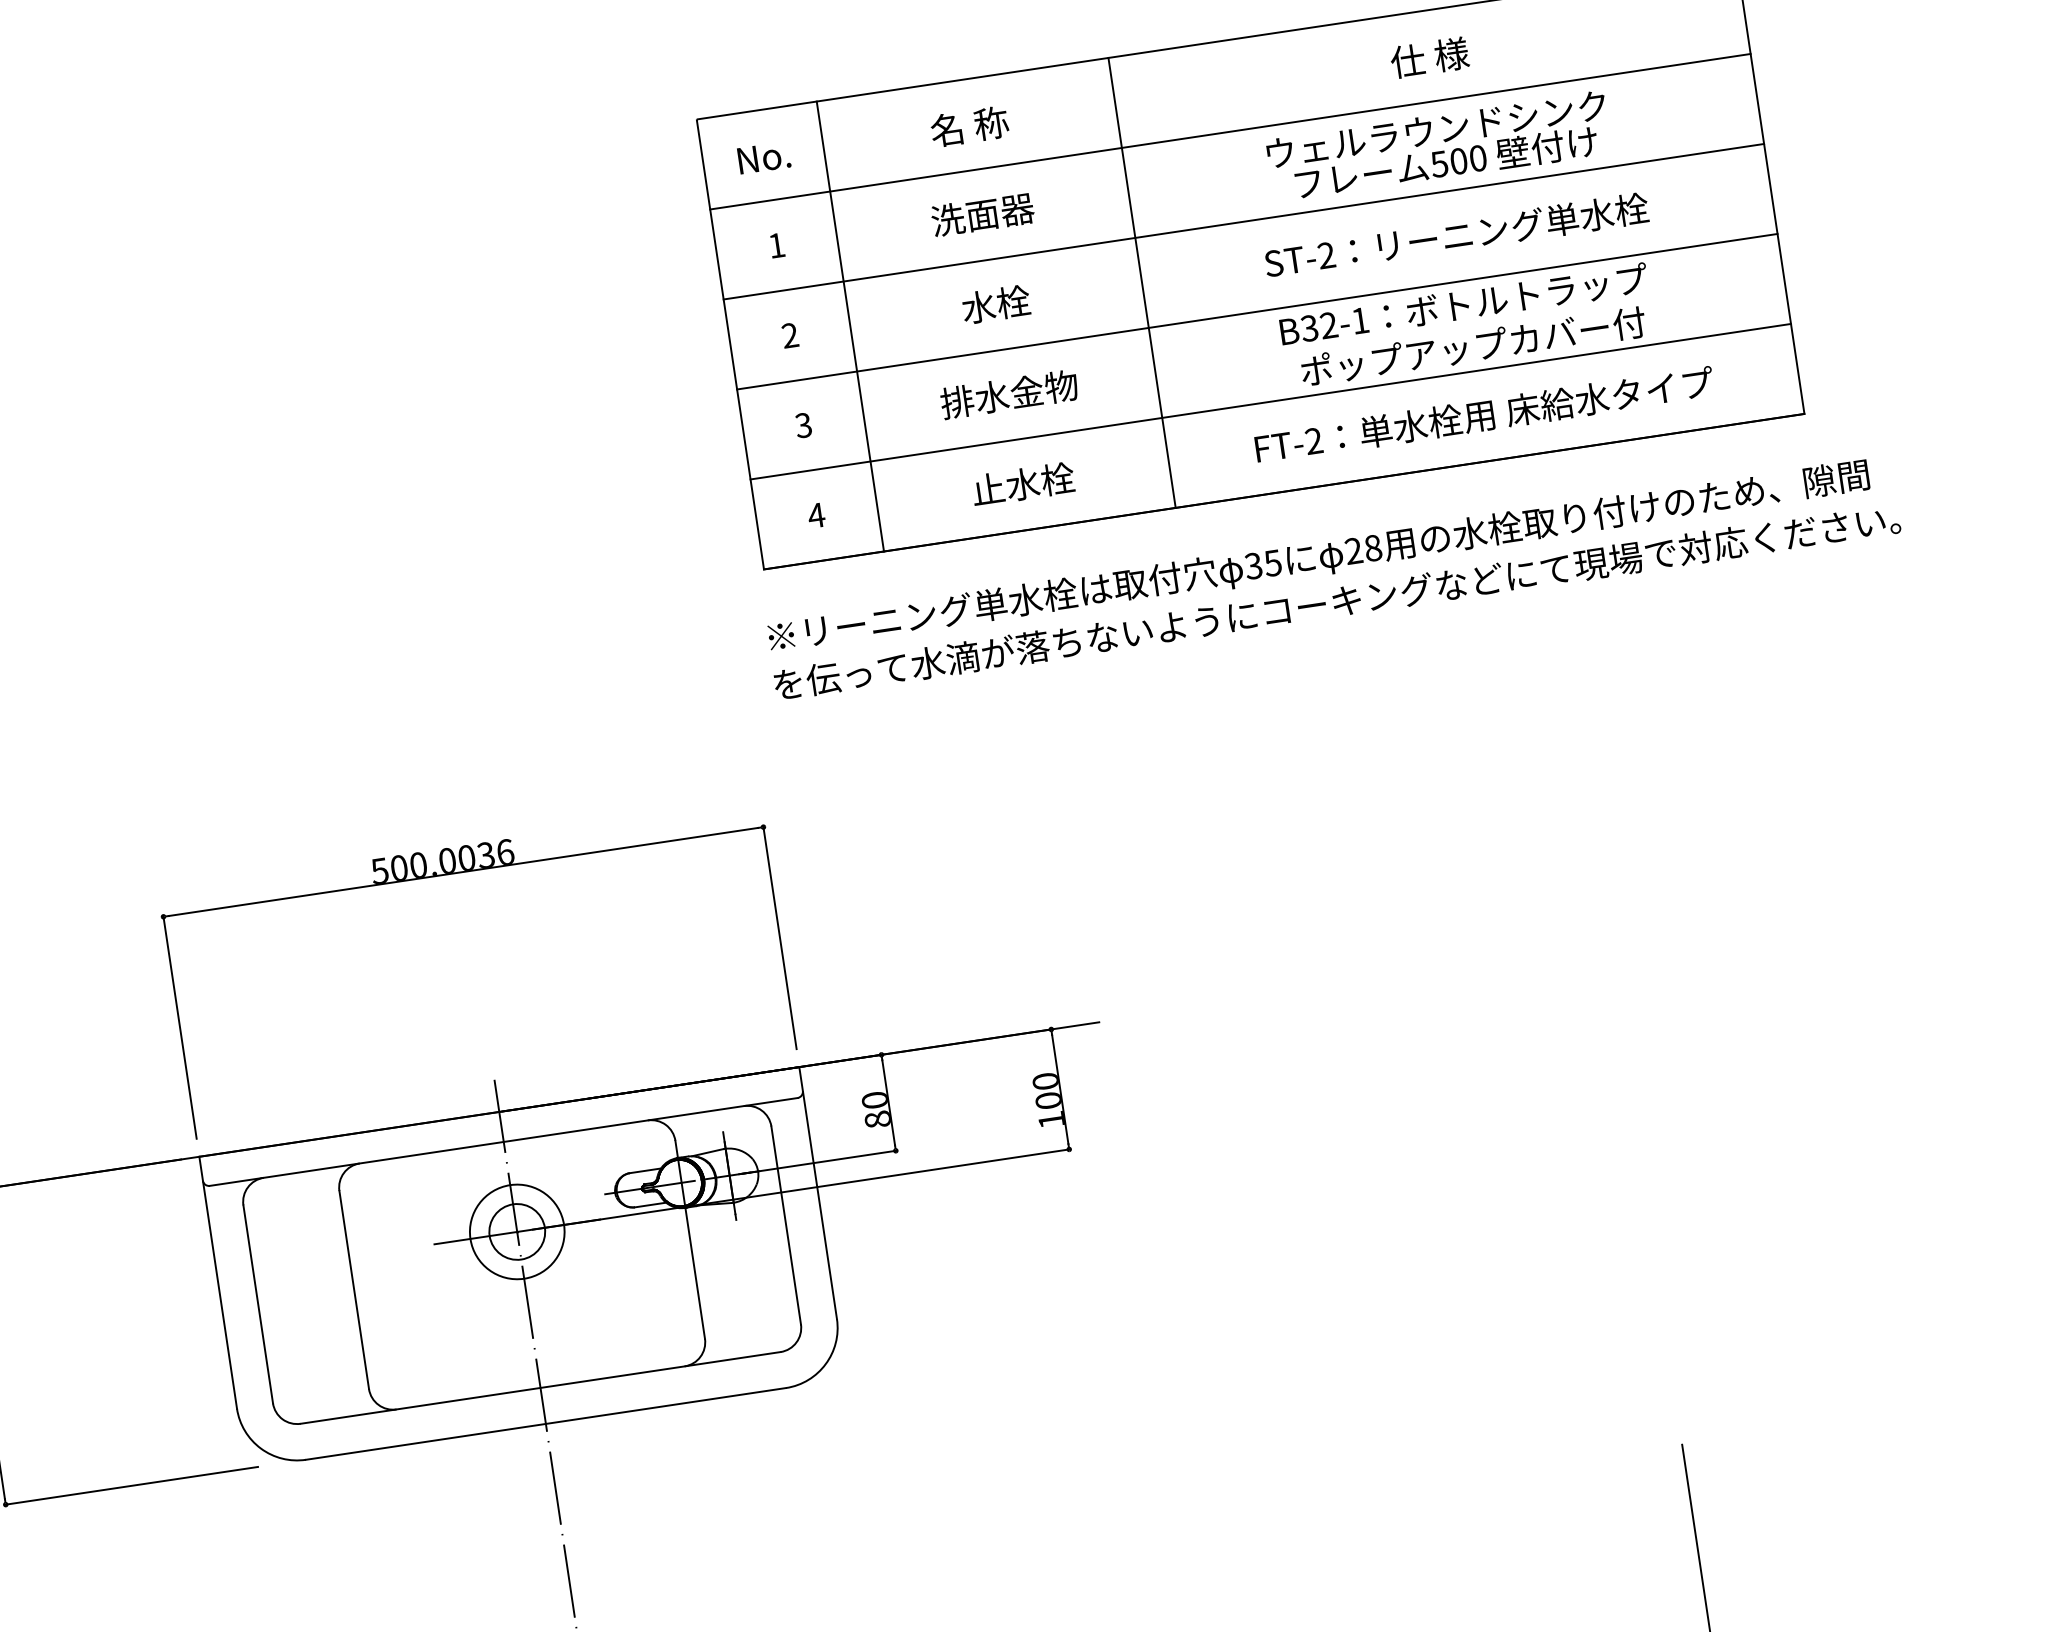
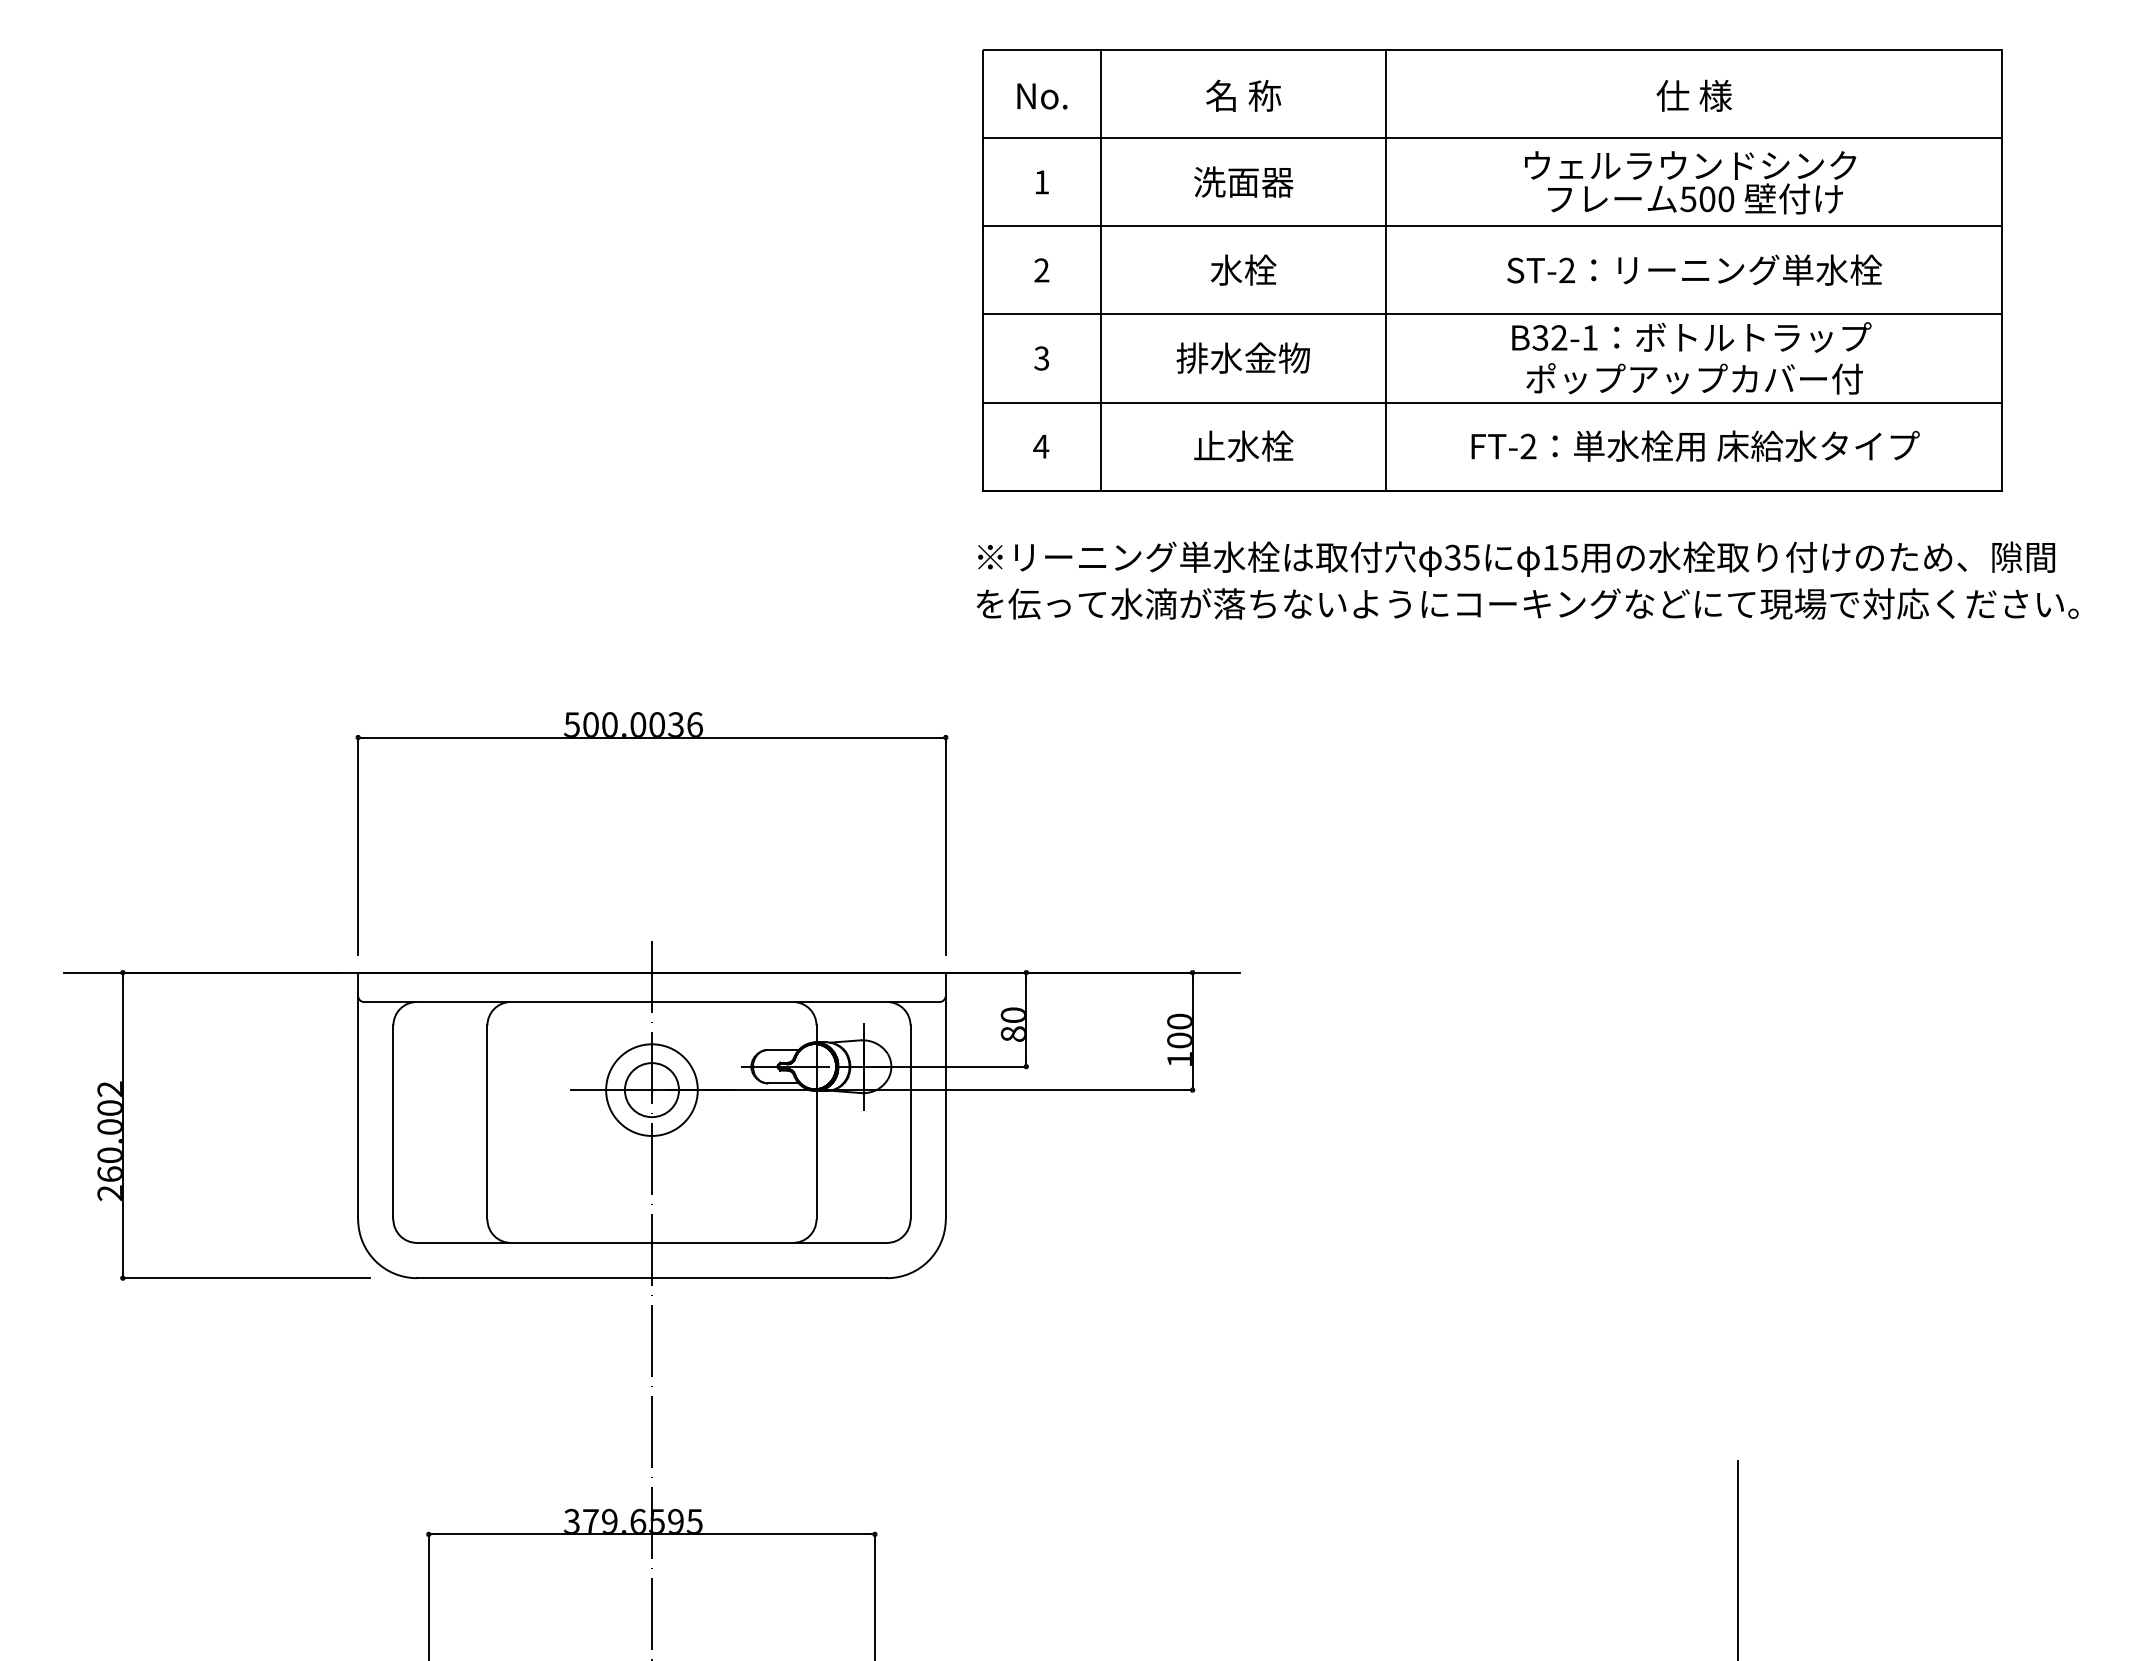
text: (1363, 549) -> (1560, 557), 28 -> 15

